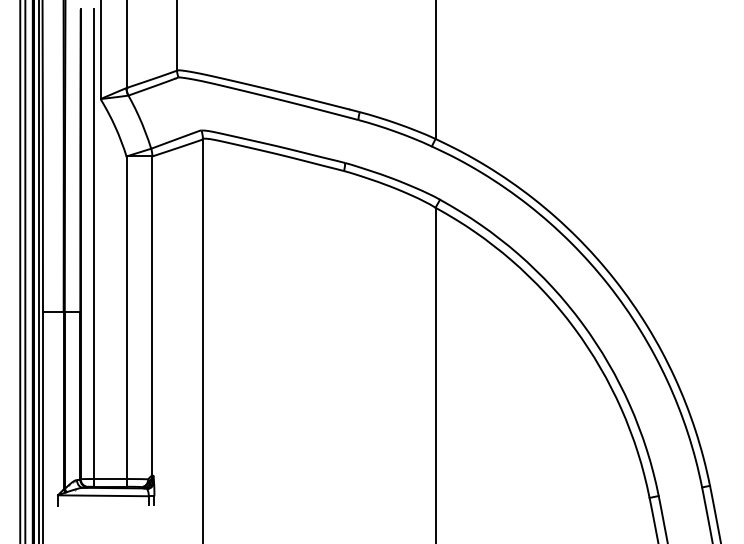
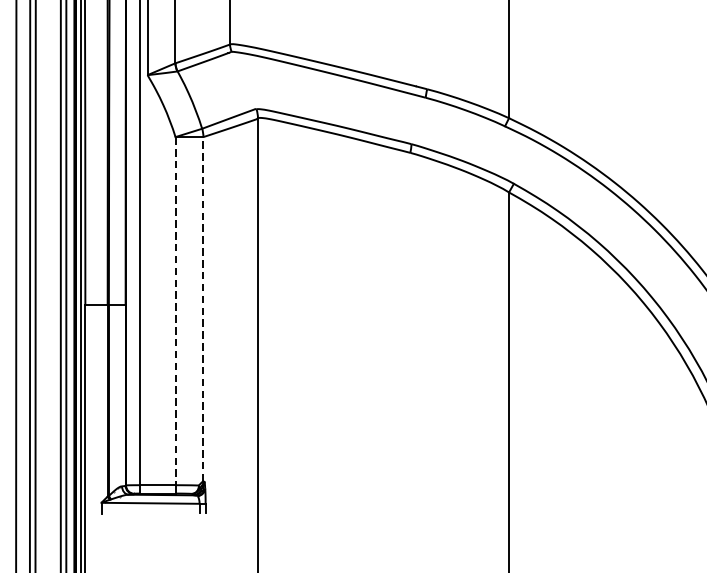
line: (152, 315) -> (203, 308), solid -> dashed
line: (126, 318) -> (175, 311), solid -> dashed

